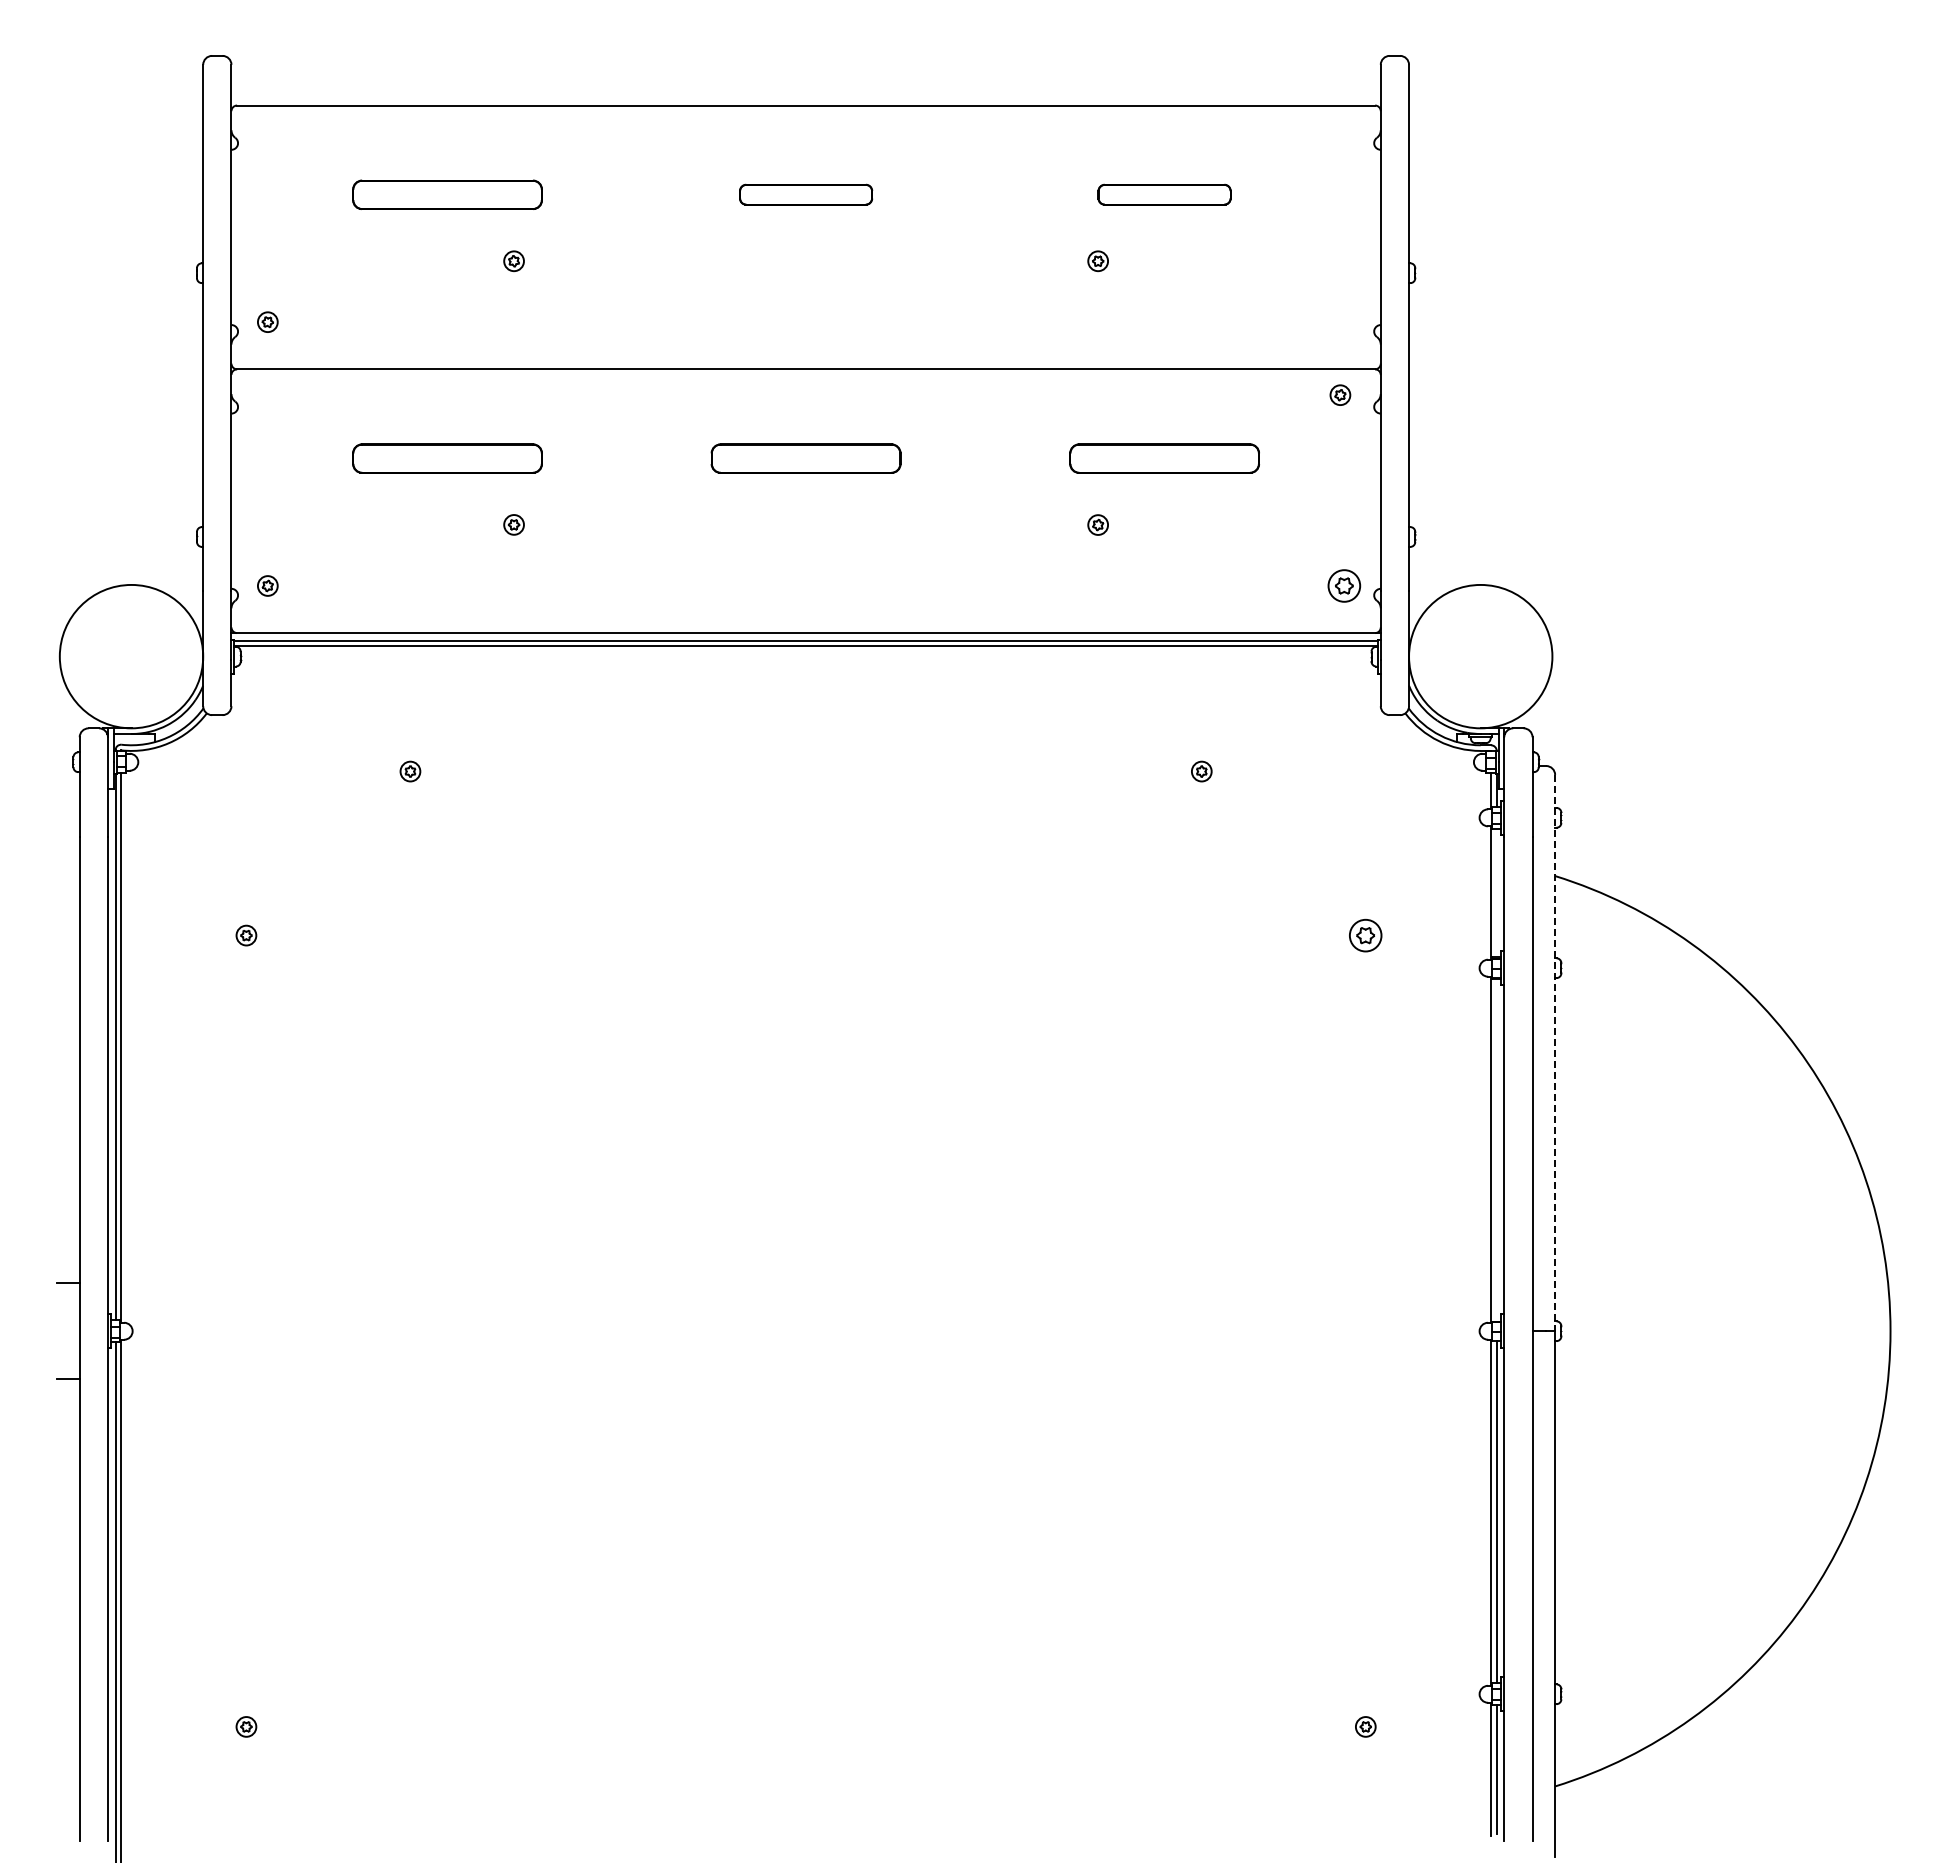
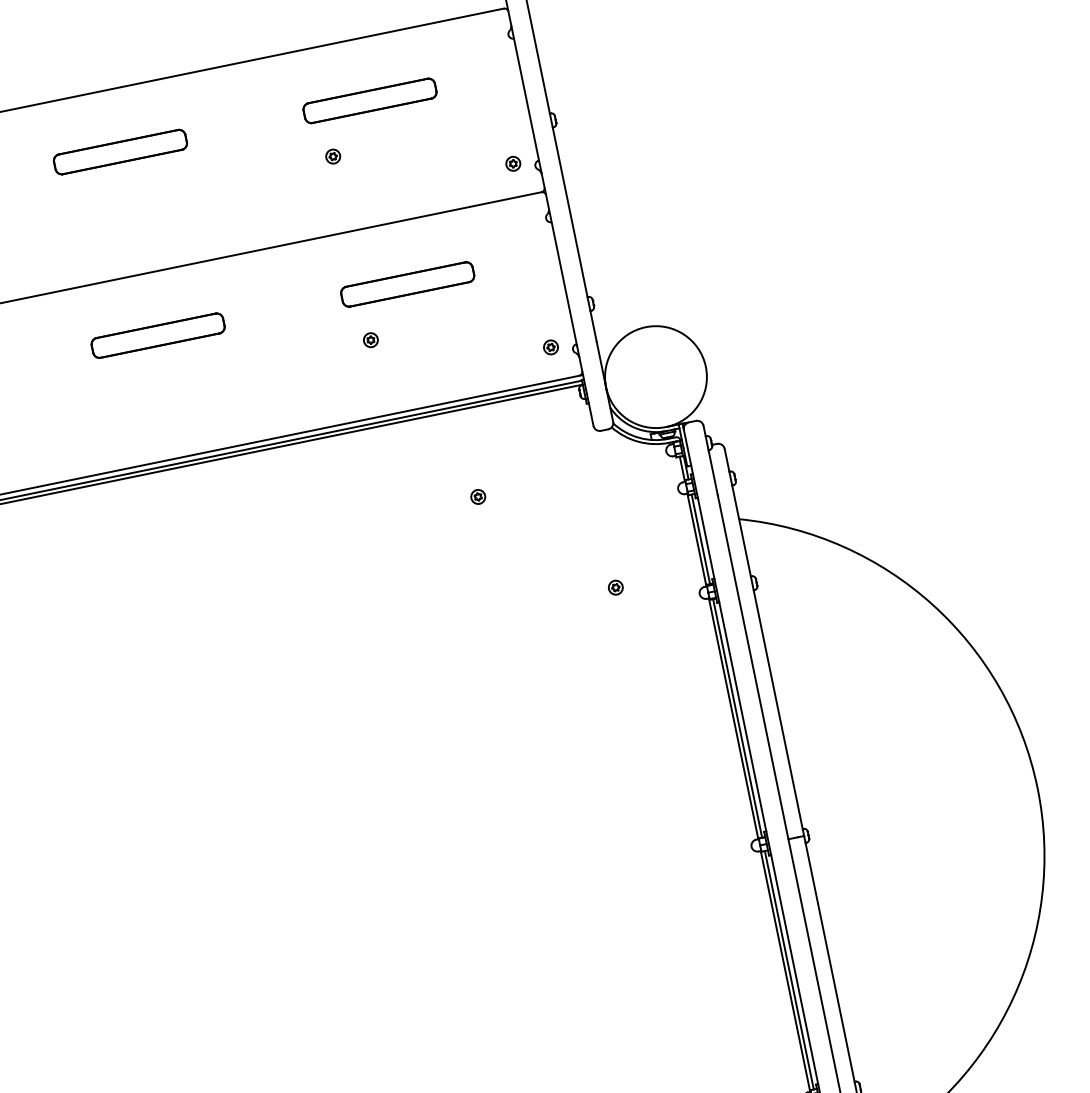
part: (805, 194) -> (120, 151), size x1.43
part: (1164, 194) -> (369, 100), size x1.43
part: (1340, 394) -> (513, 163), moved
part: (1344, 585) -> (550, 347), size x0.62
line: (1496, 892) -> (700, 539), added
part: (1365, 935) -> (615, 587), size x0.62
line: (1555, 1053) -> (764, 642), dashed -> solid
line: (1496, 1150) -> (737, 718), added

